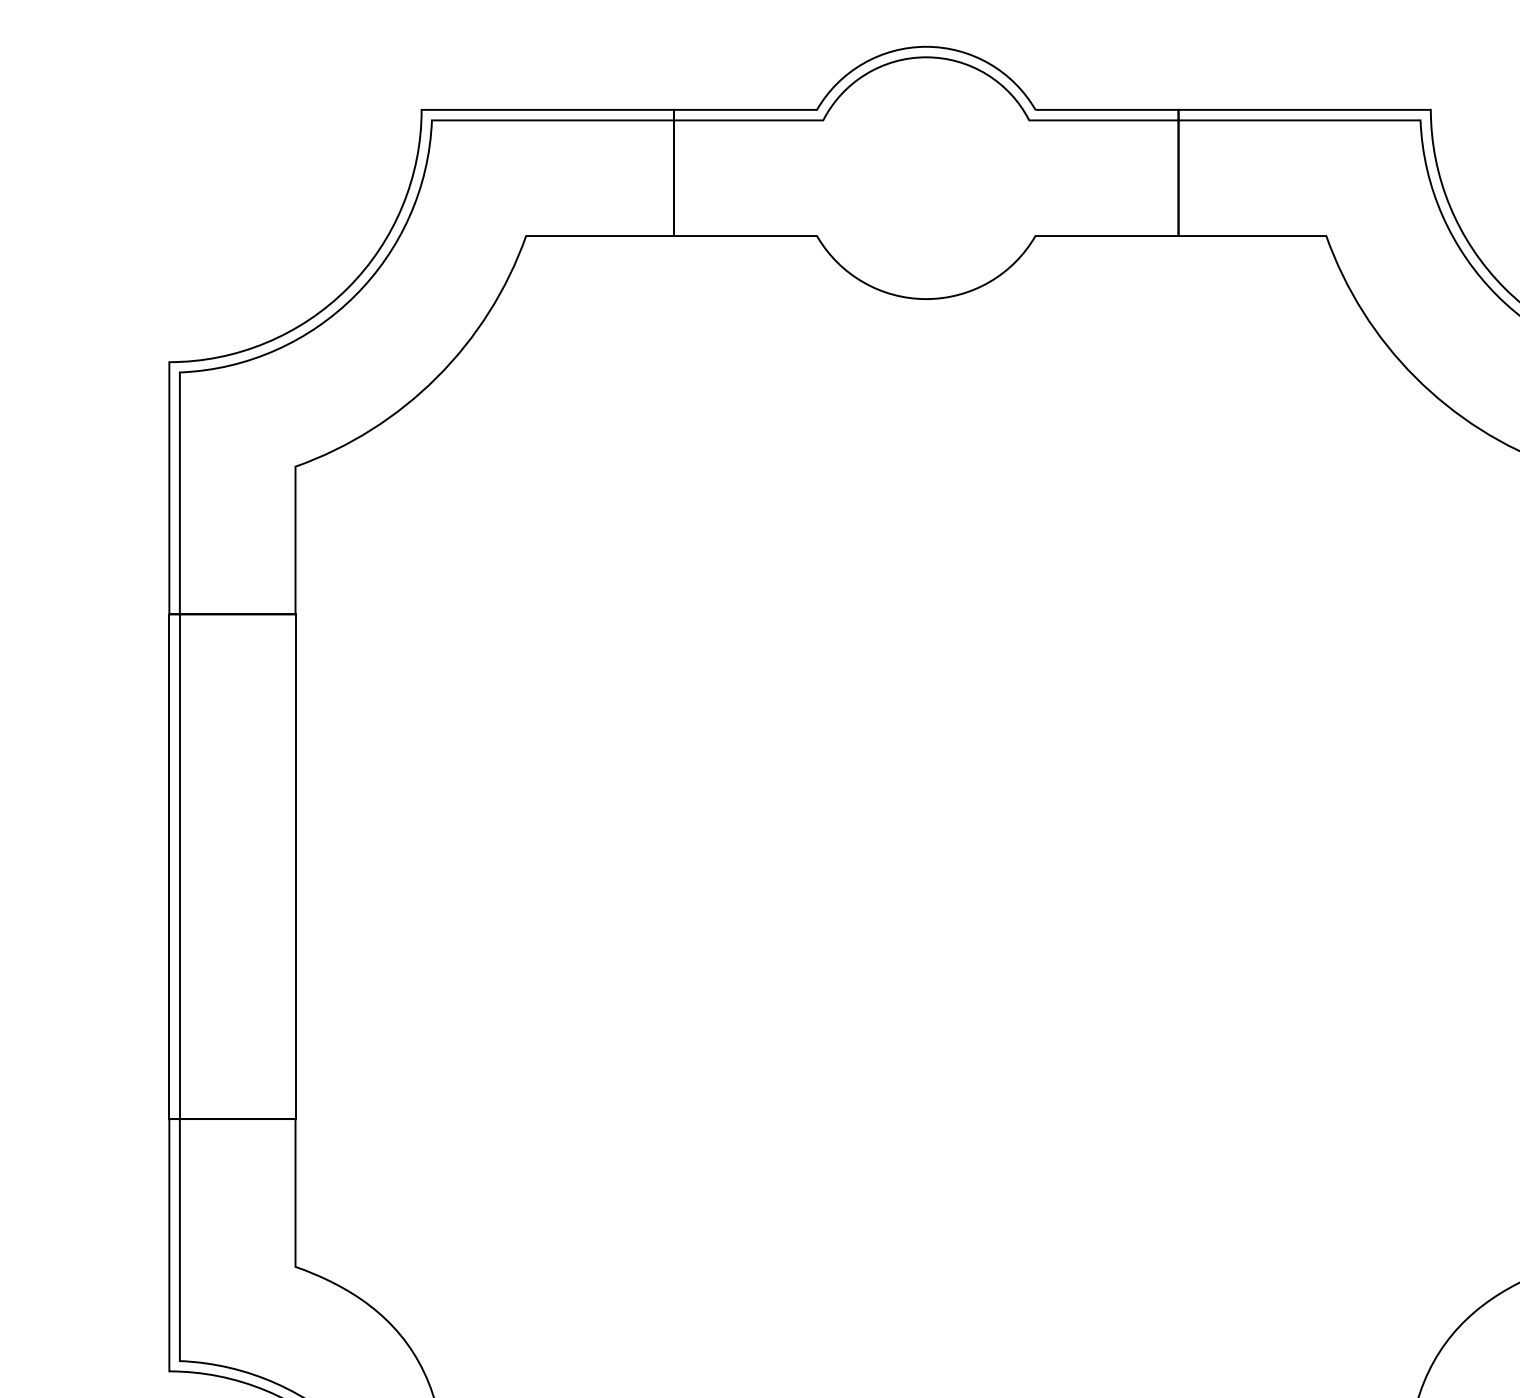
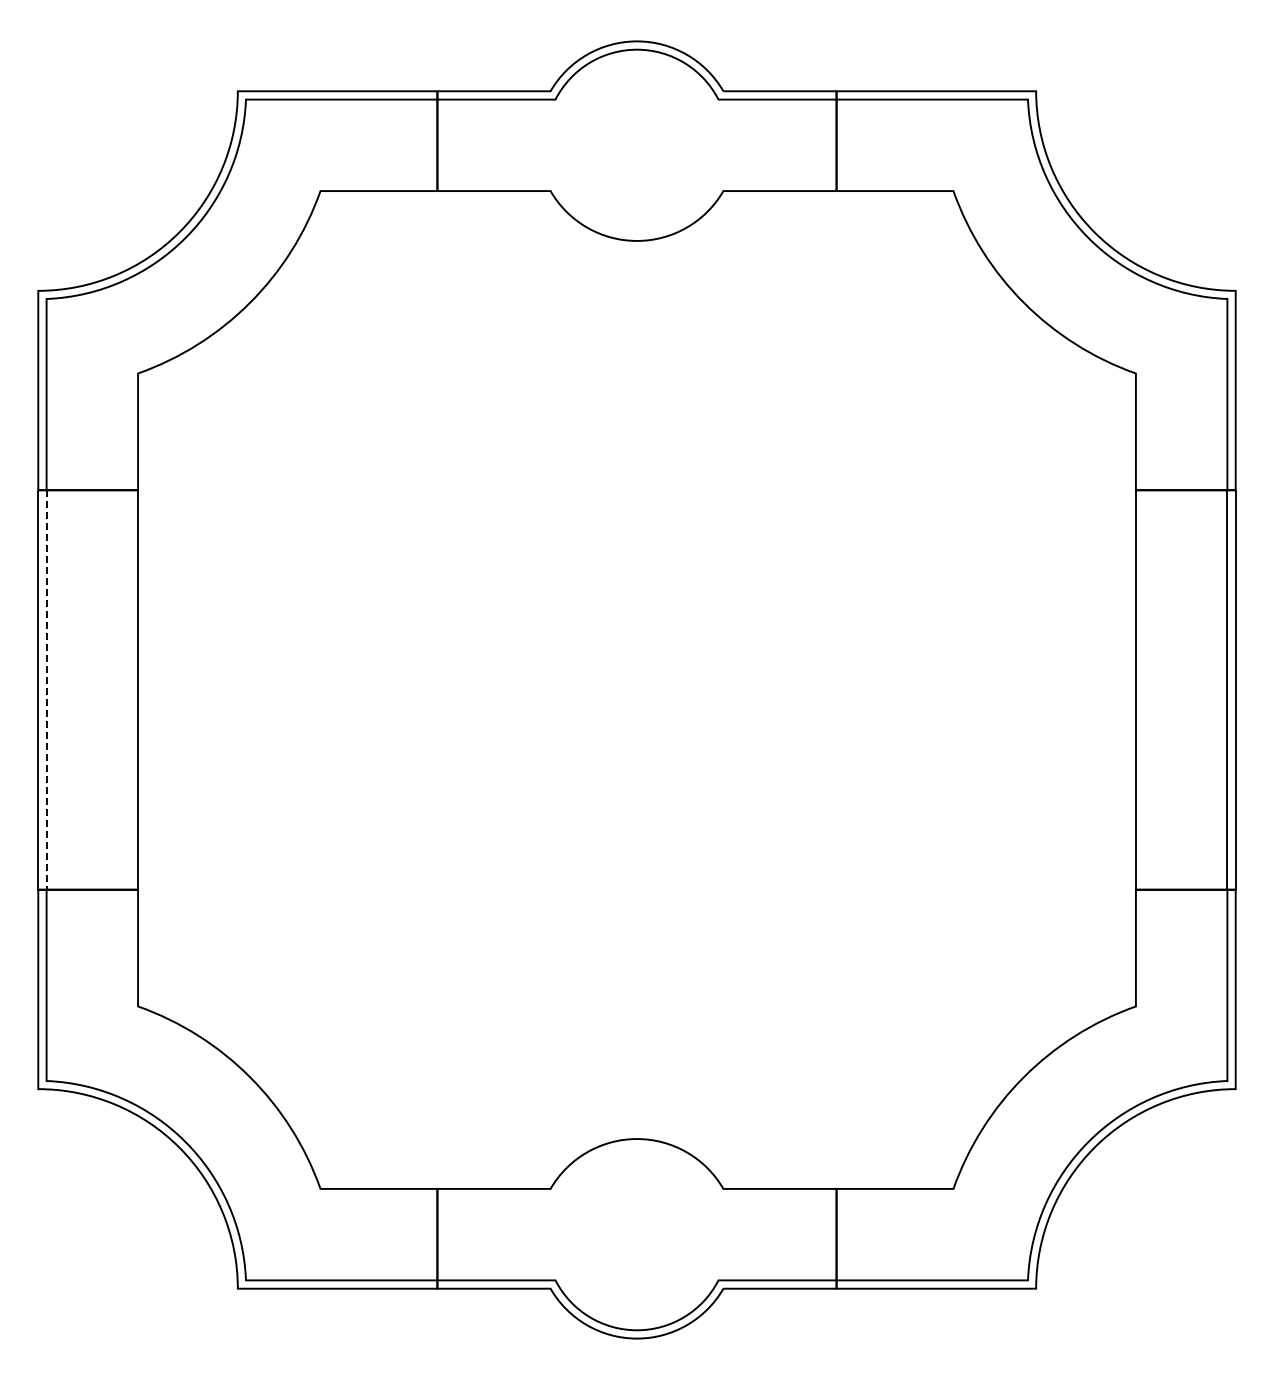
line: (179, 867) -> (46, 690), solid -> dashed

